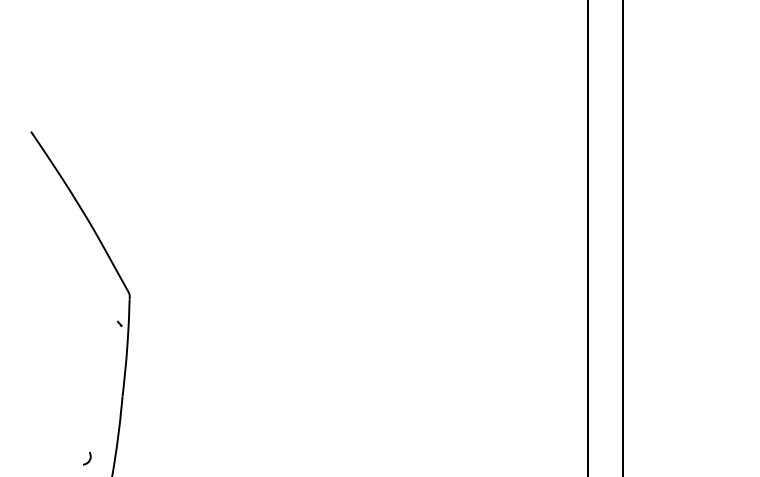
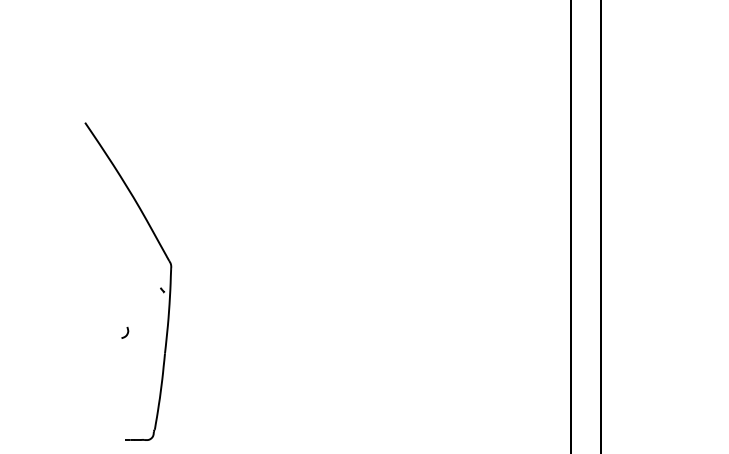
curve: (88, 459) -> (126, 333), moved

